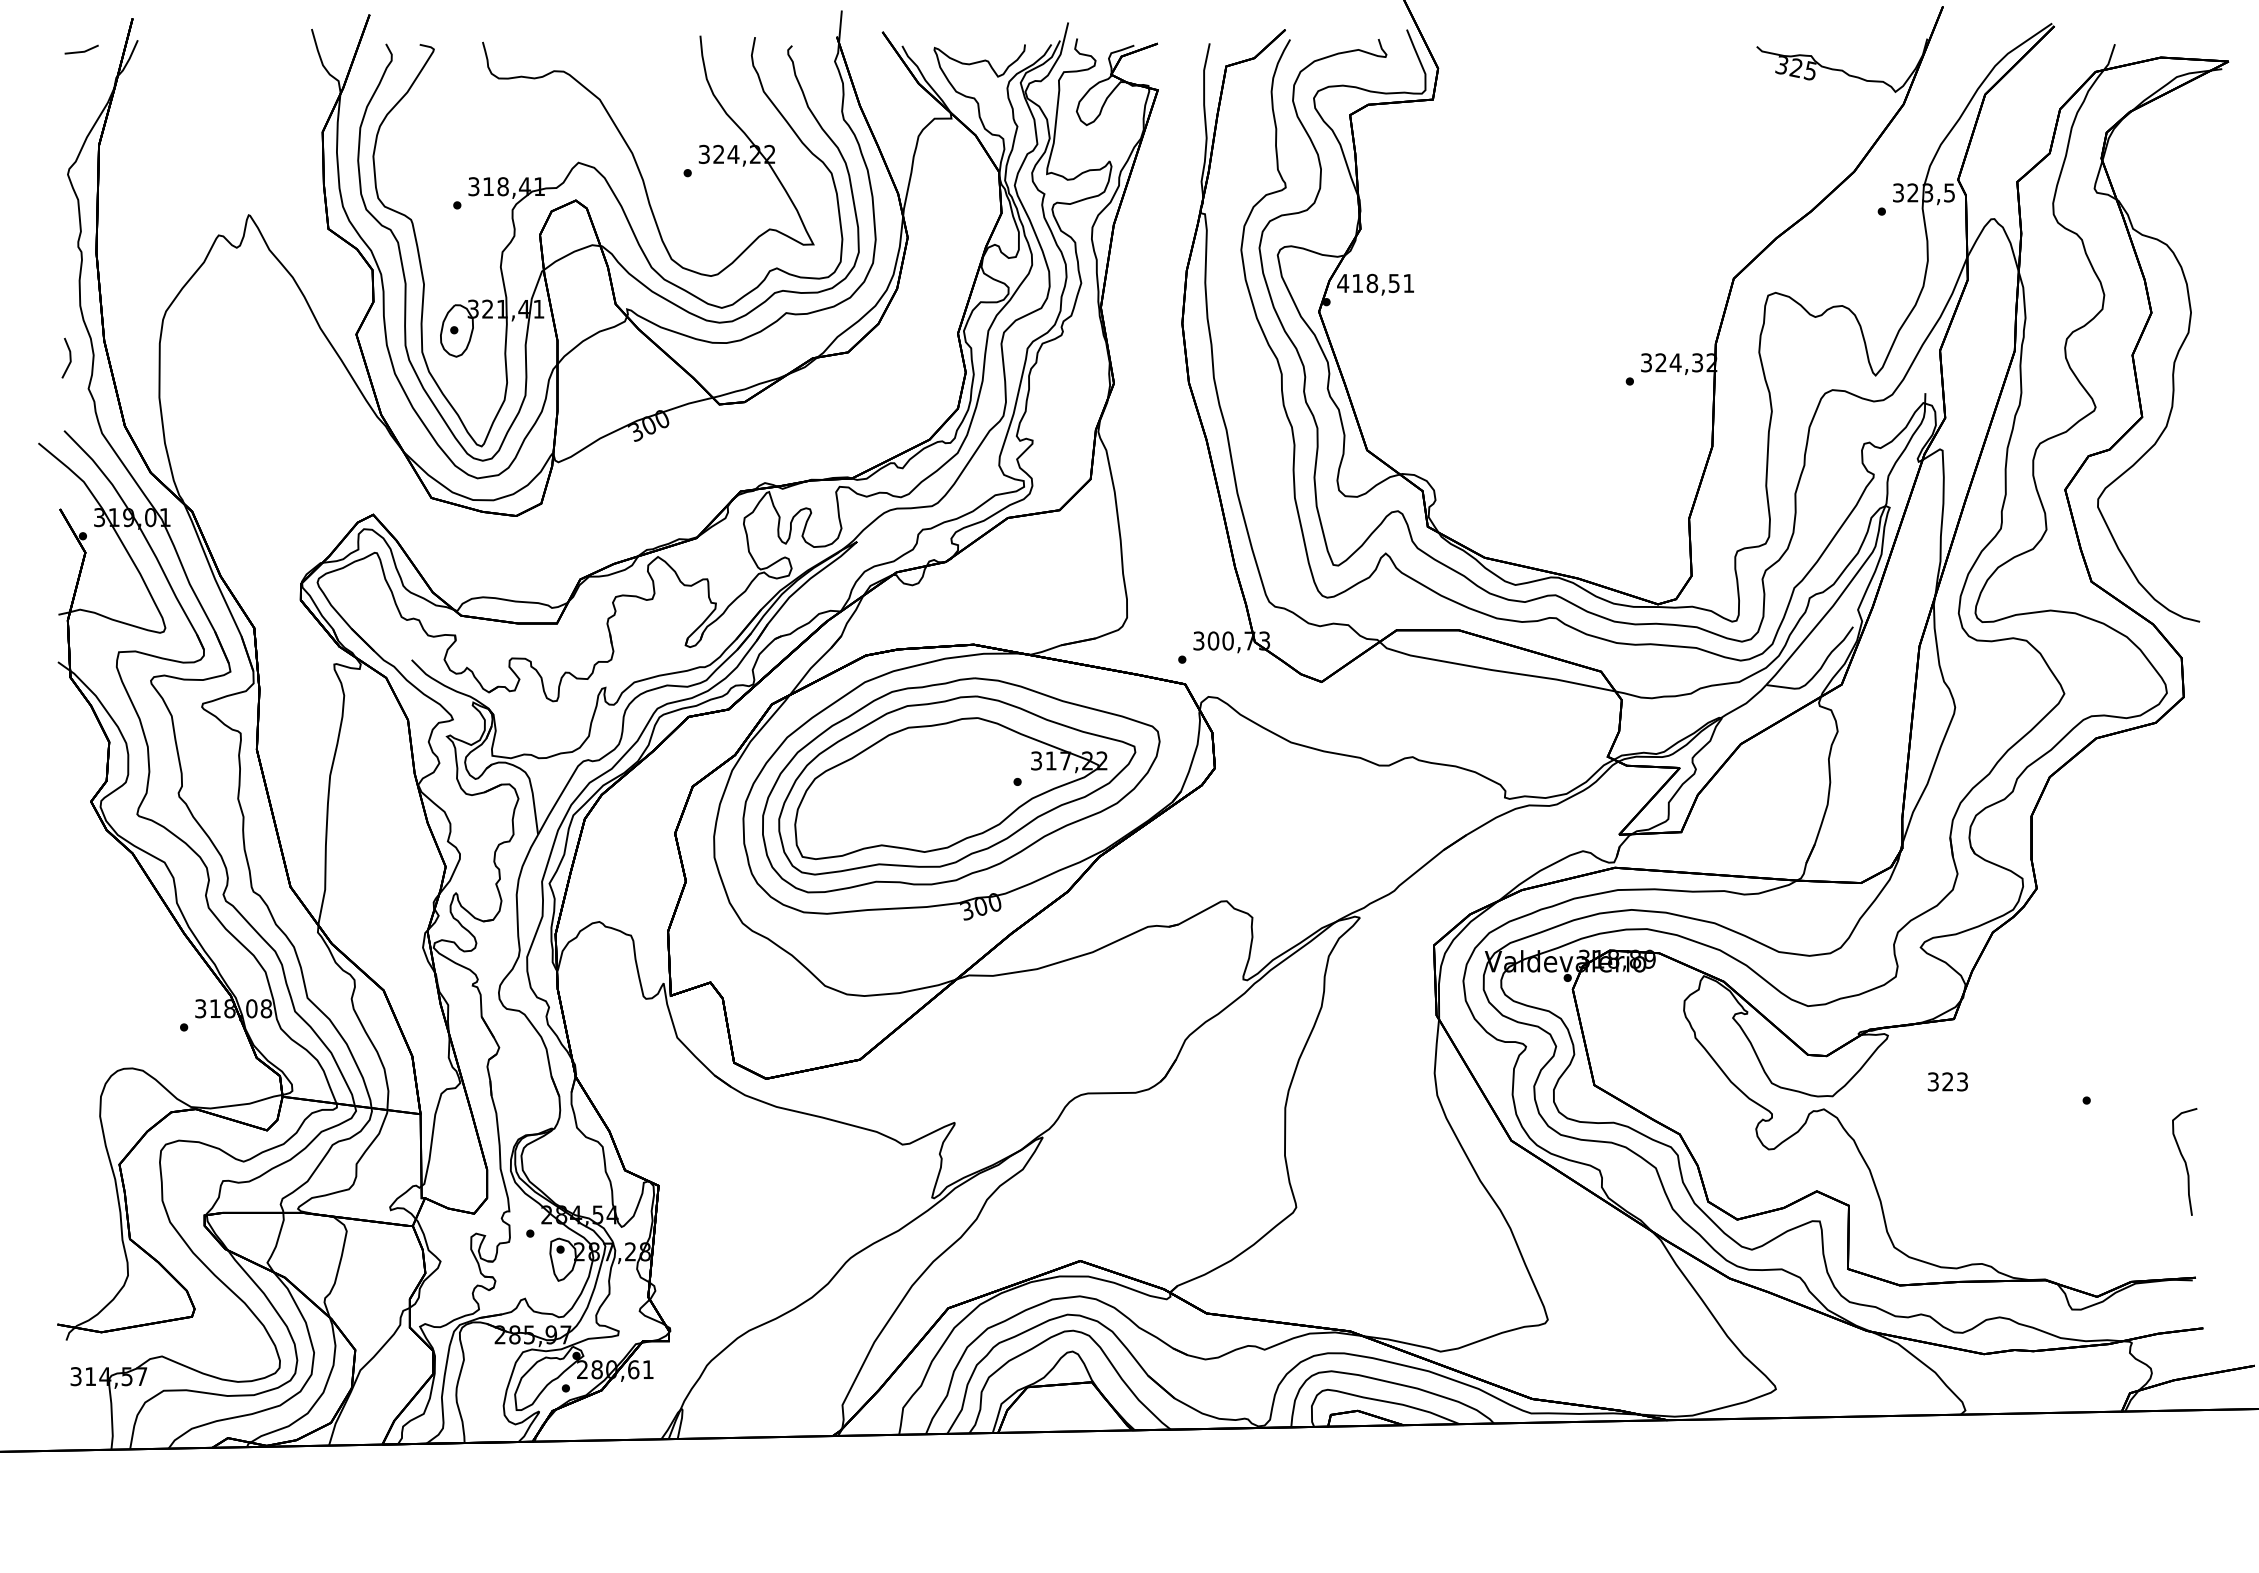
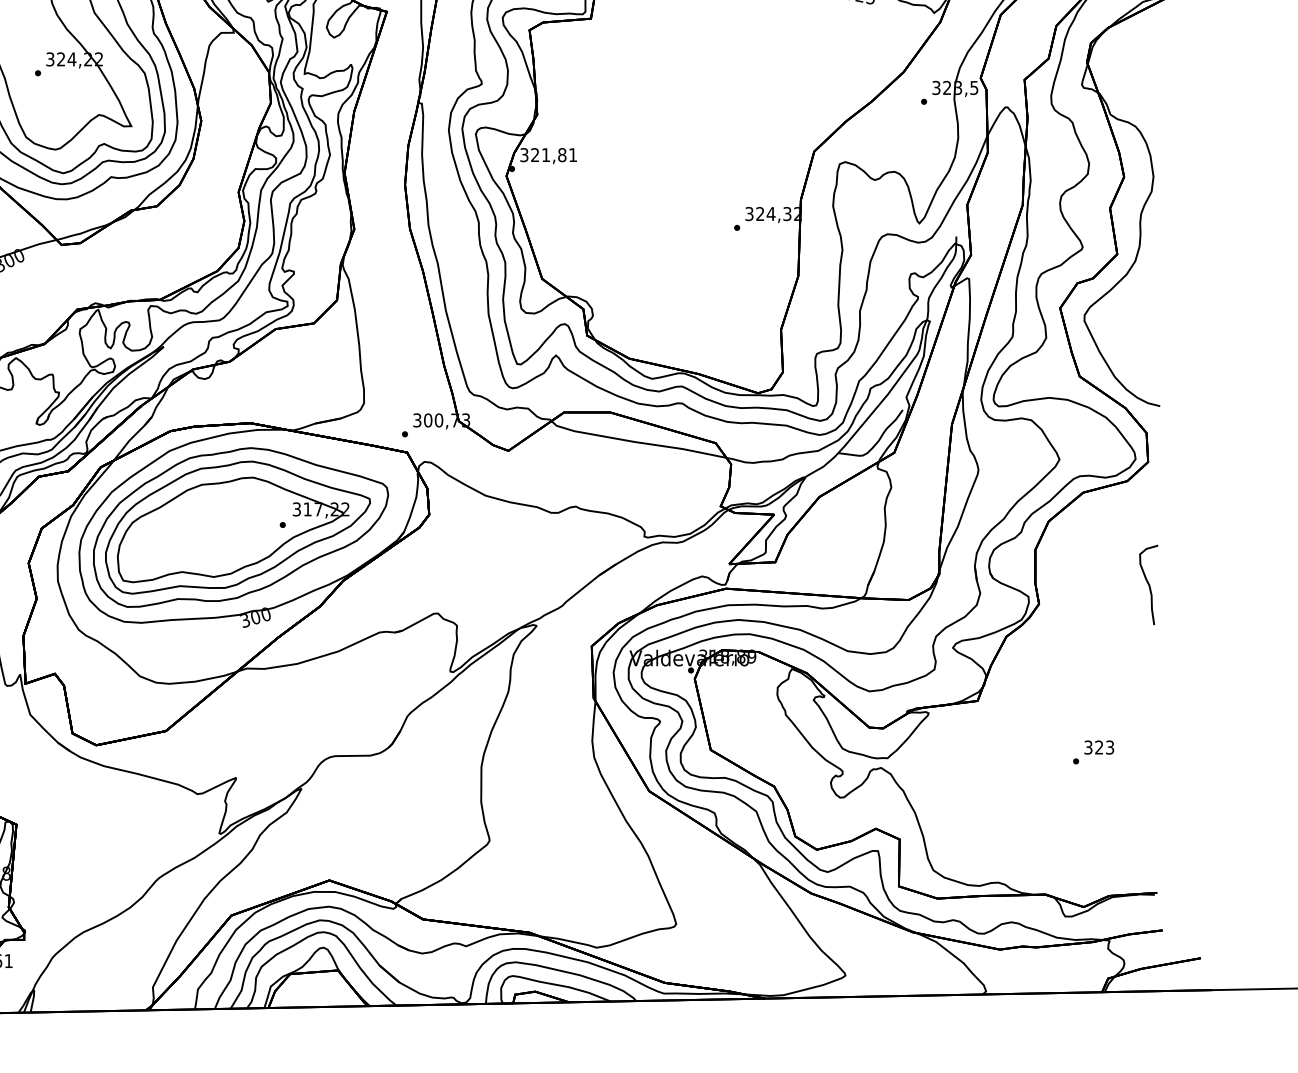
text: (1368, 283) -> (543, 155), 418,51 -> 321,81
text: (1947, 1081) -> (1098, 747), moved
curve: (2184, 1161) -> (1148, 584), moved

